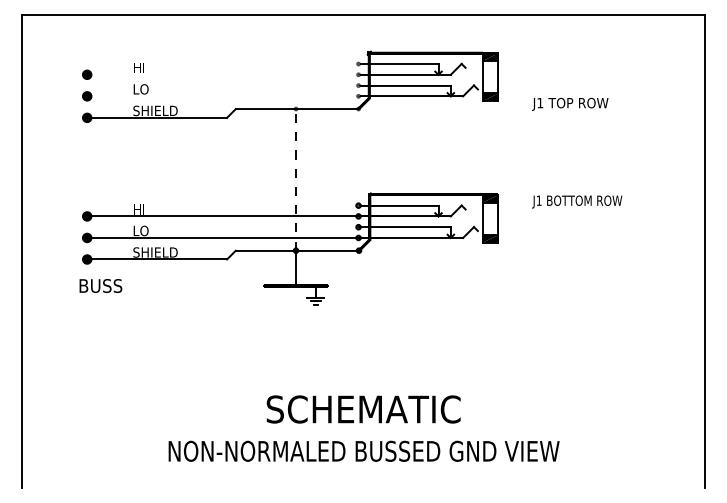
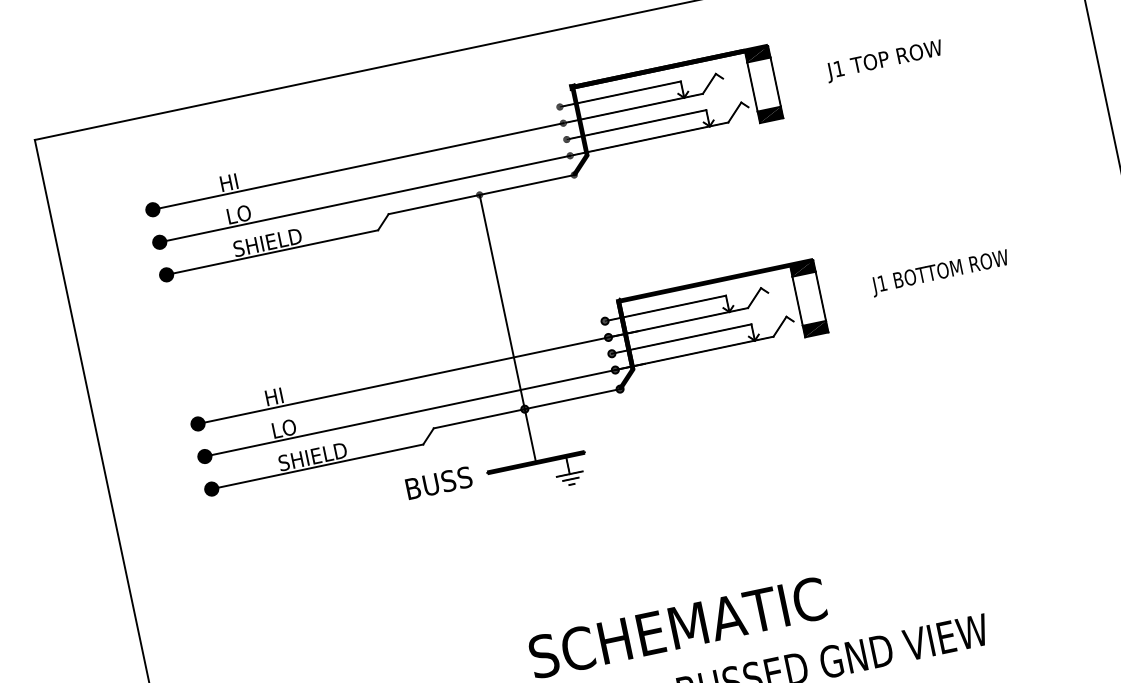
line: (224, 74) -> (360, 165), added
line: (224, 96) -> (367, 198), added
text: (570, 103) -> (884, 59), moved
line: (296, 179) -> (502, 301), dashed -> solid
text: (577, 201) -> (940, 272), moved
text: (100, 285) -> (438, 482), moved

